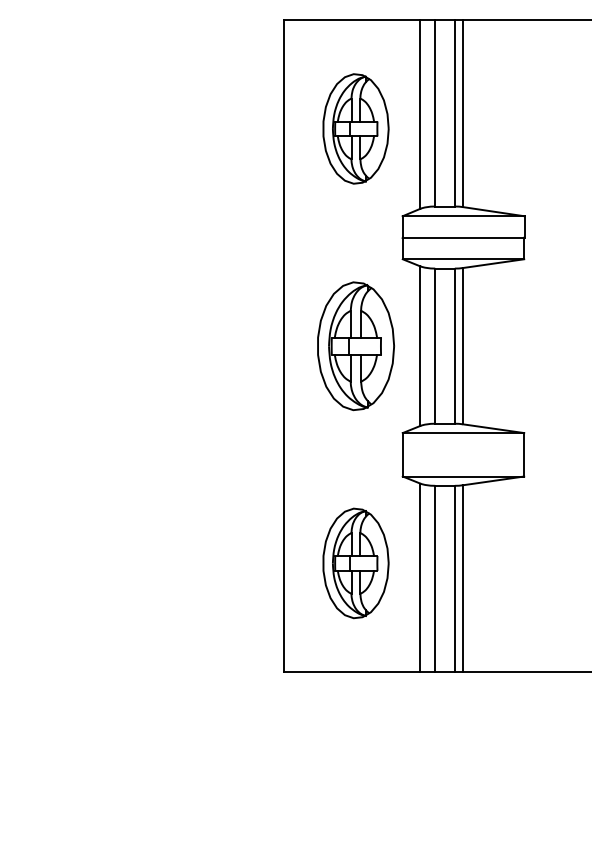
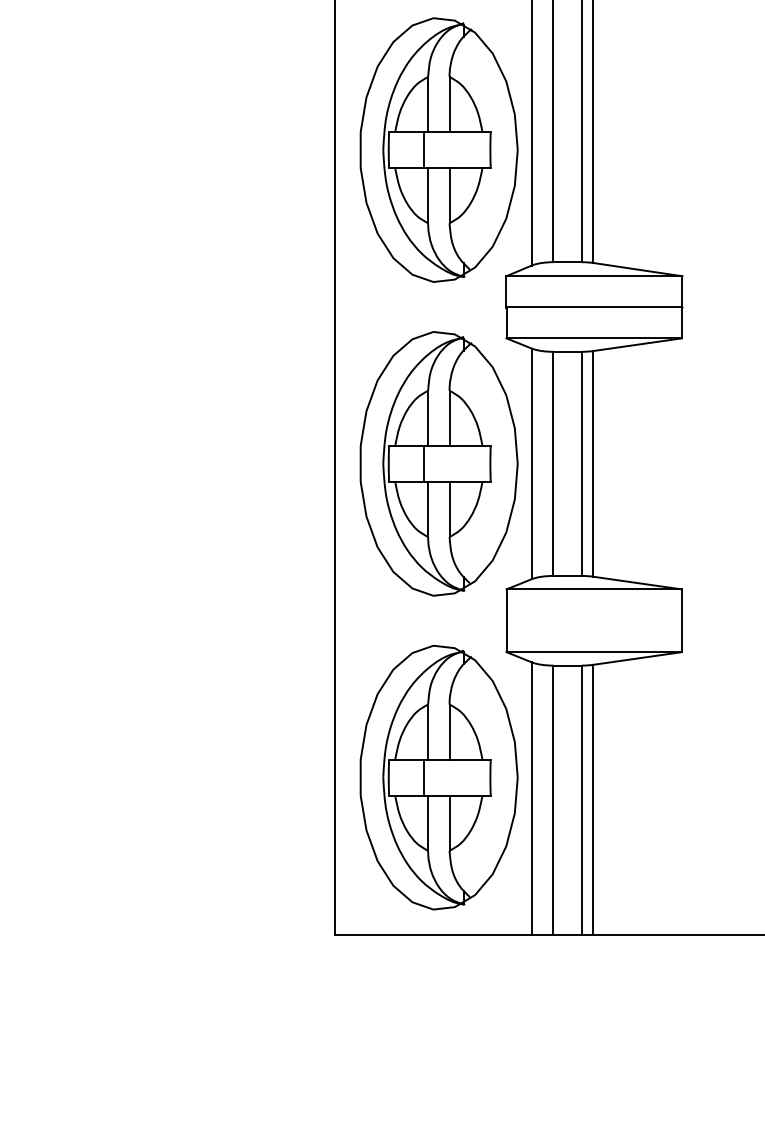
part: (355, 128) -> (438, 149), size x1.67
part: (355, 346) -> (438, 464), size x1.43
part: (355, 563) -> (438, 777), size x1.67

